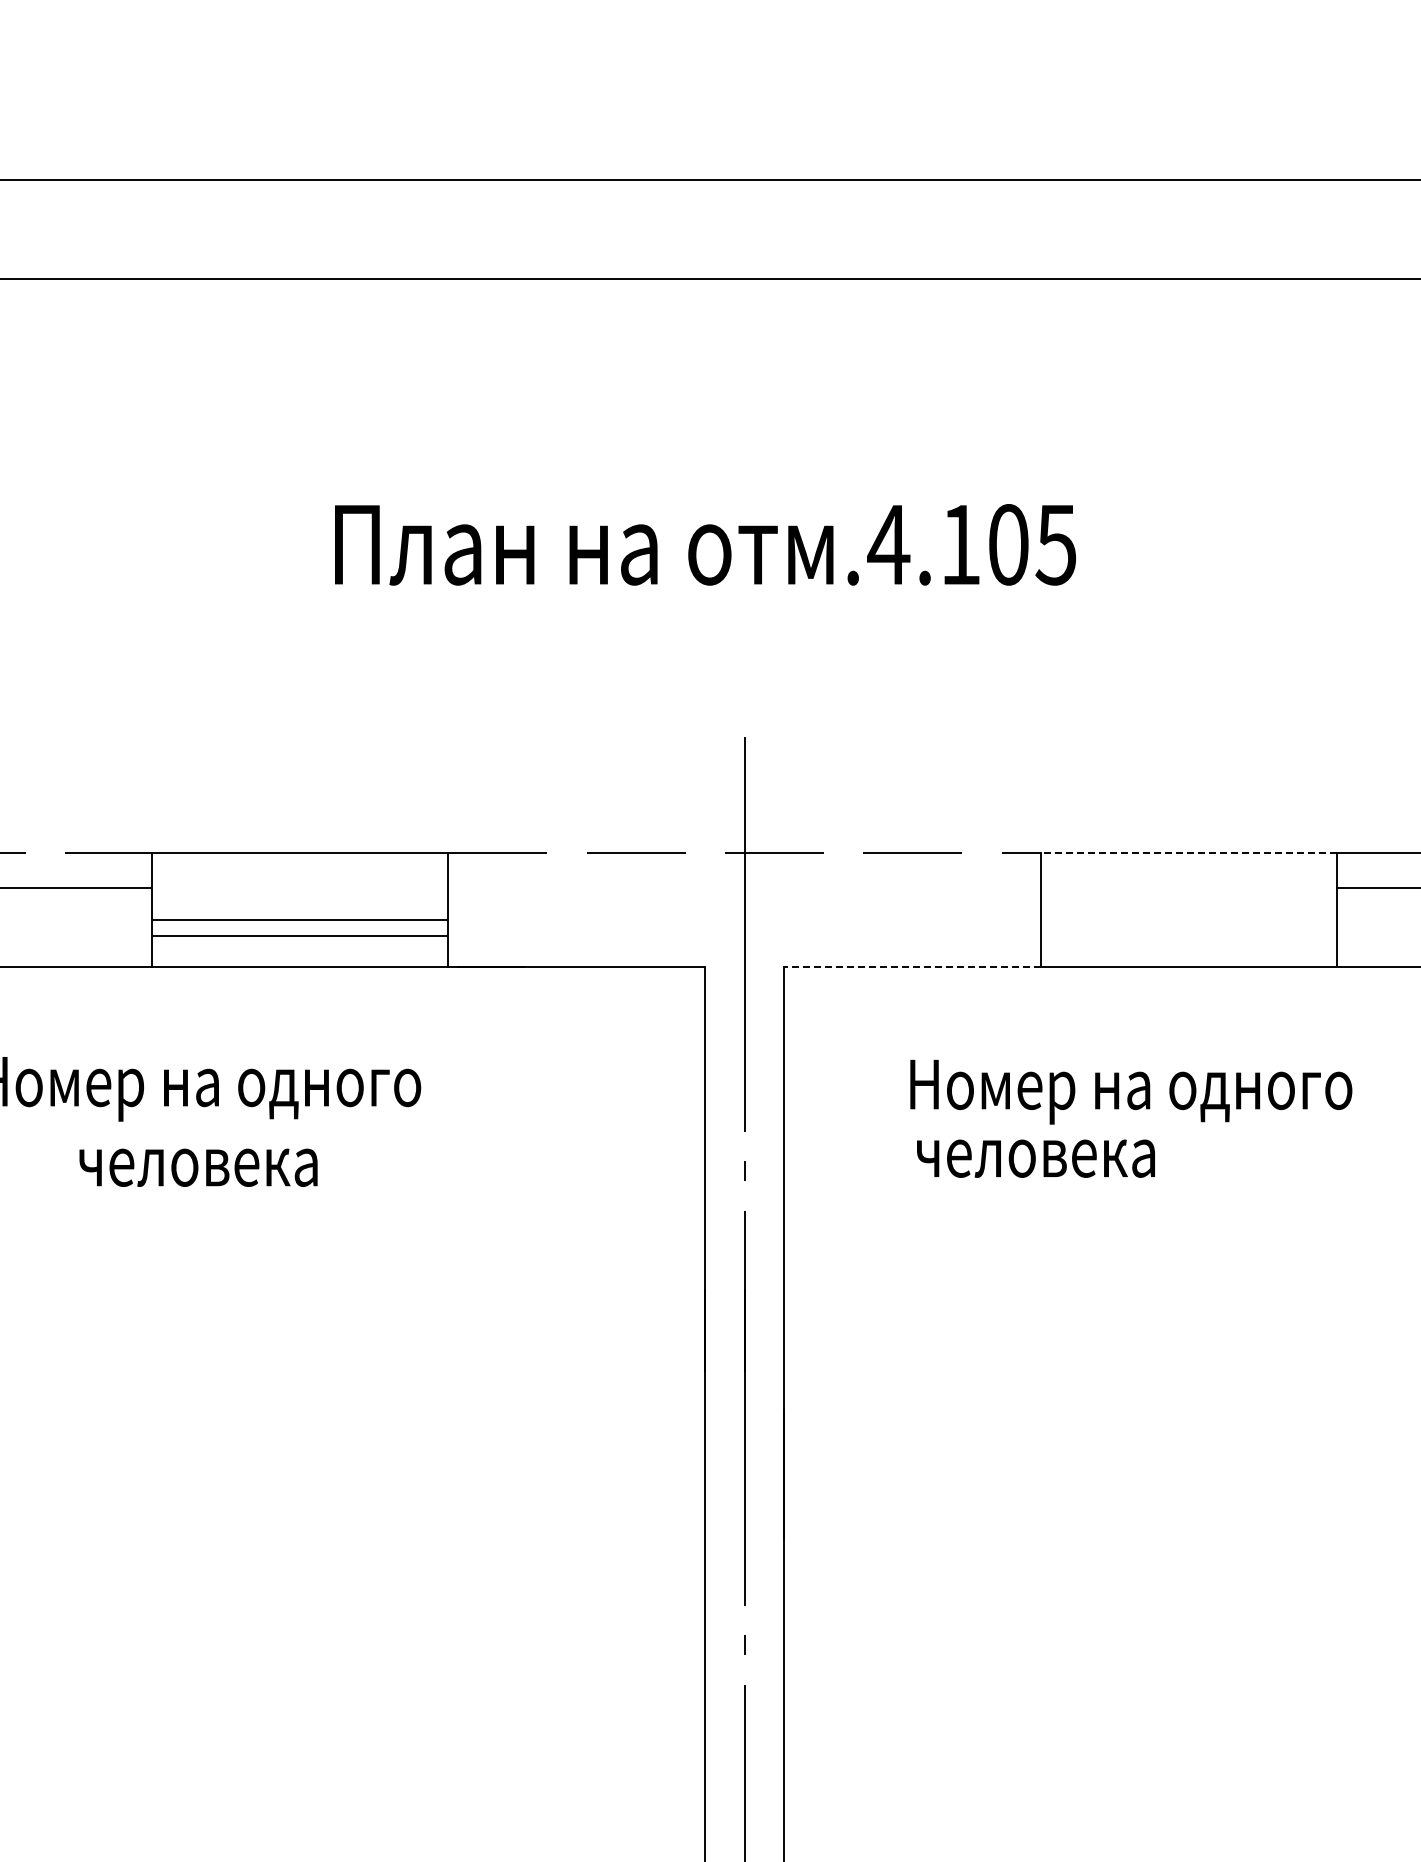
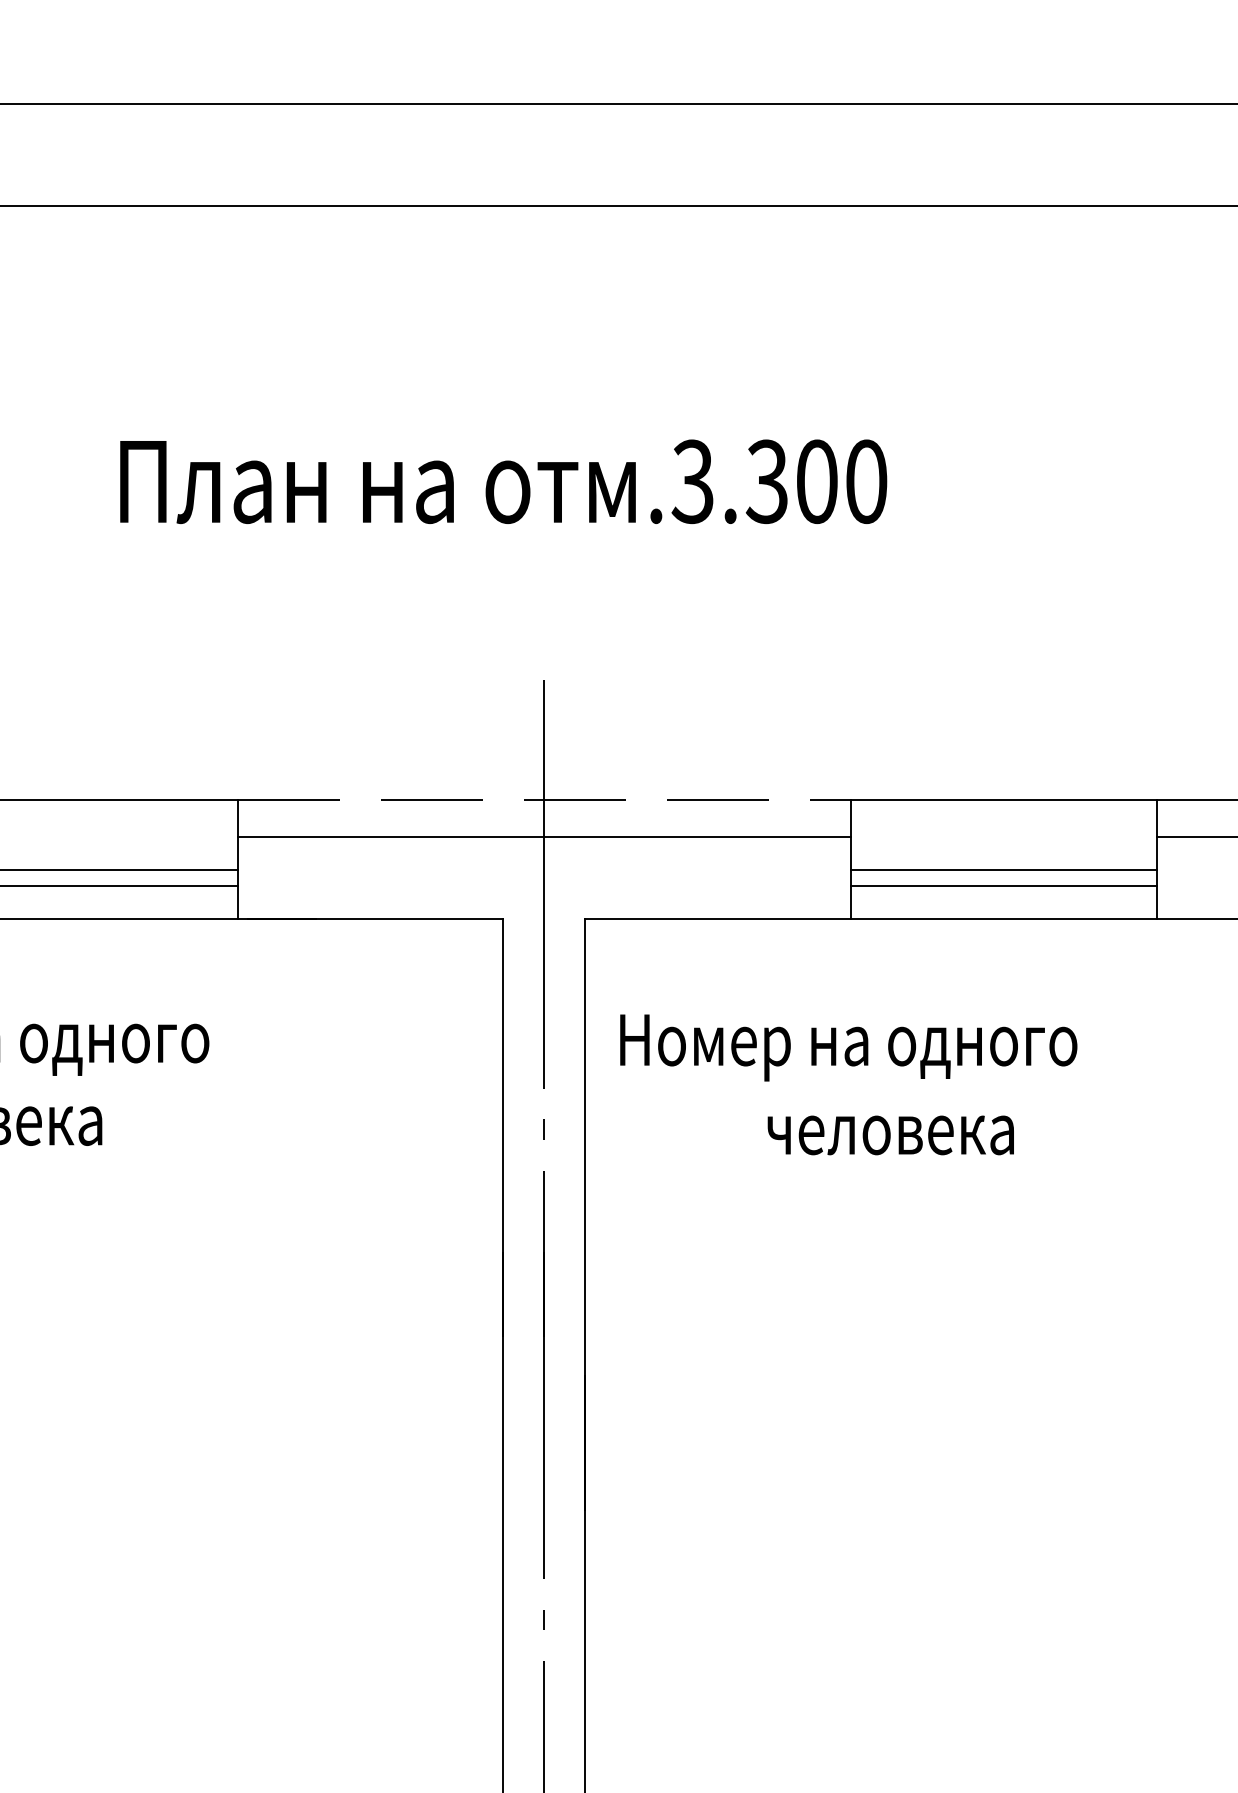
text: (971, 544) -> (778, 481), .4.105 -> .3.300
line: (1188, 852) -> (1003, 800), dashed -> solid
line: (744, 888) -> (543, 837), added
line: (1189, 919) -> (1004, 869), added
line: (1189, 935) -> (1004, 885), added
line: (912, 967) -> (717, 918), dashed -> solid
text: (1131, 1091) -> (848, 1047), moved
text: (1035, 1158) -> (890, 1135), moved

